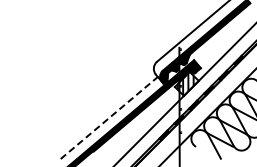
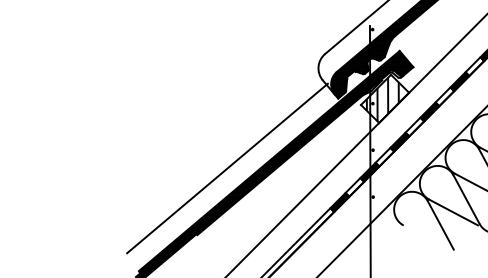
line: (108, 118) -> (227, 168), dashed -> solid

